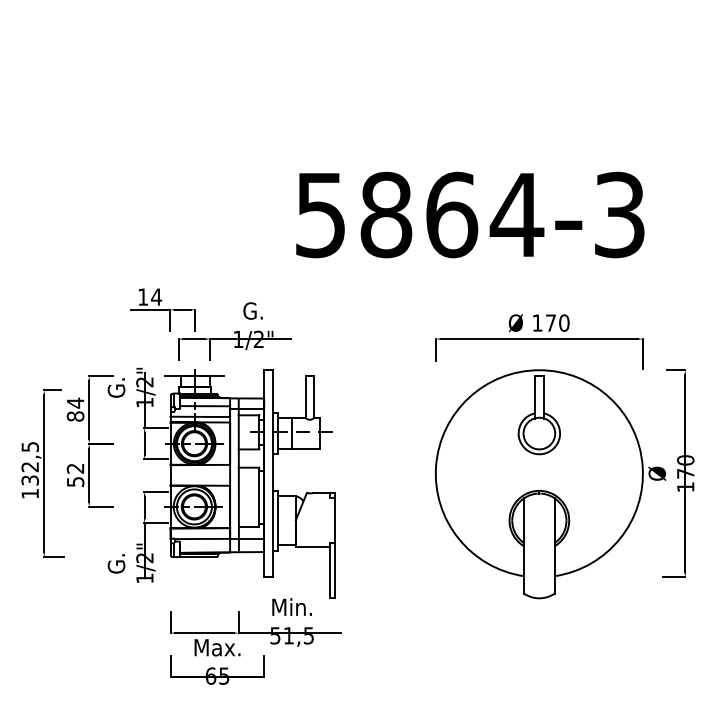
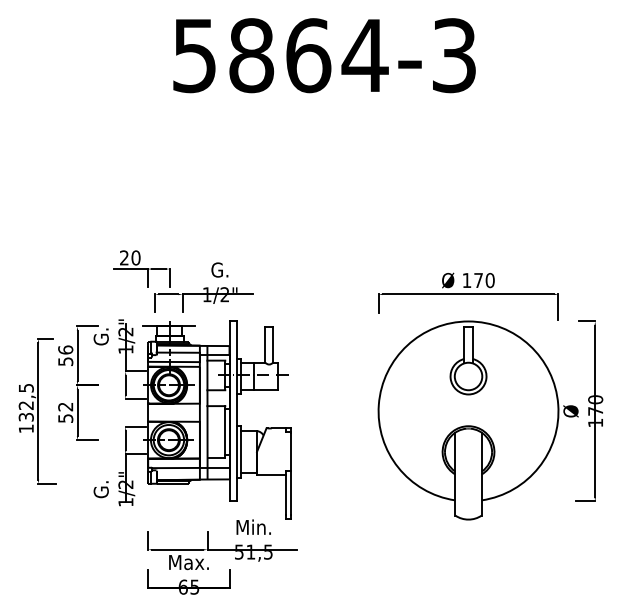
text: (470, 214) -> (324, 55), moved
text: (150, 296) -> (130, 257), 14 -> 20
text: (75, 409) -> (65, 355), 84 -> 56

